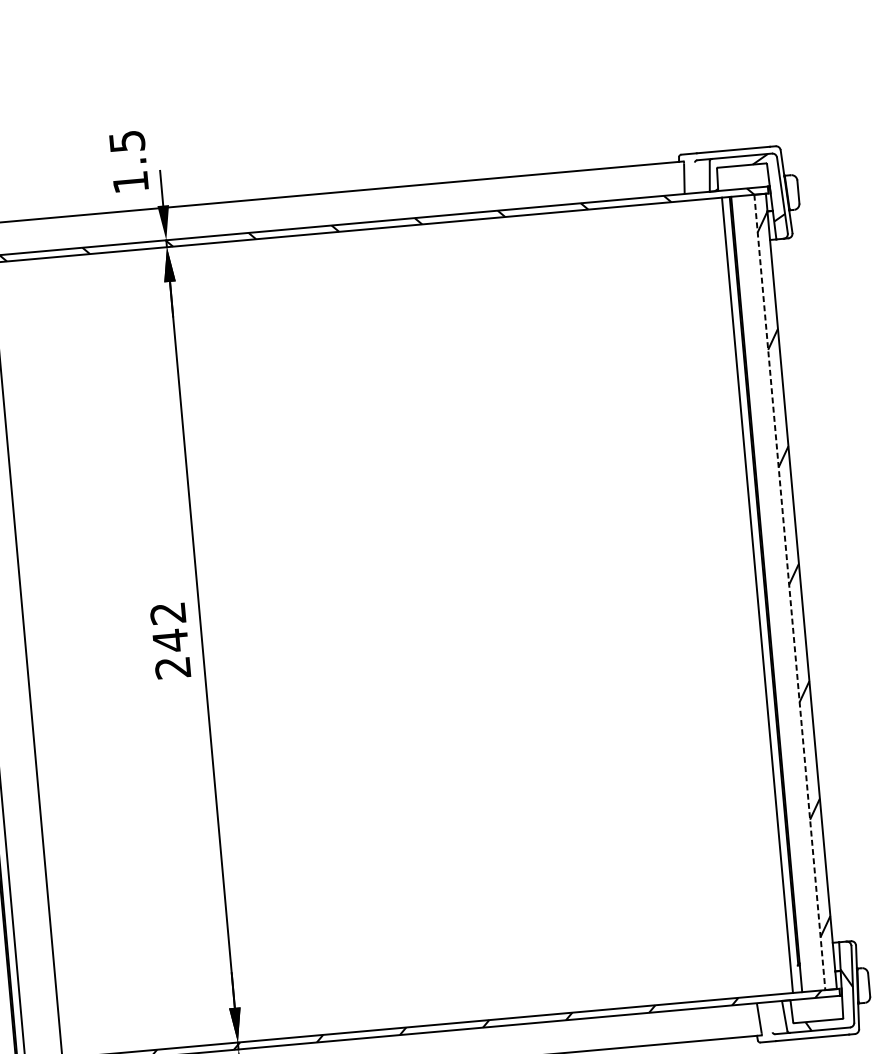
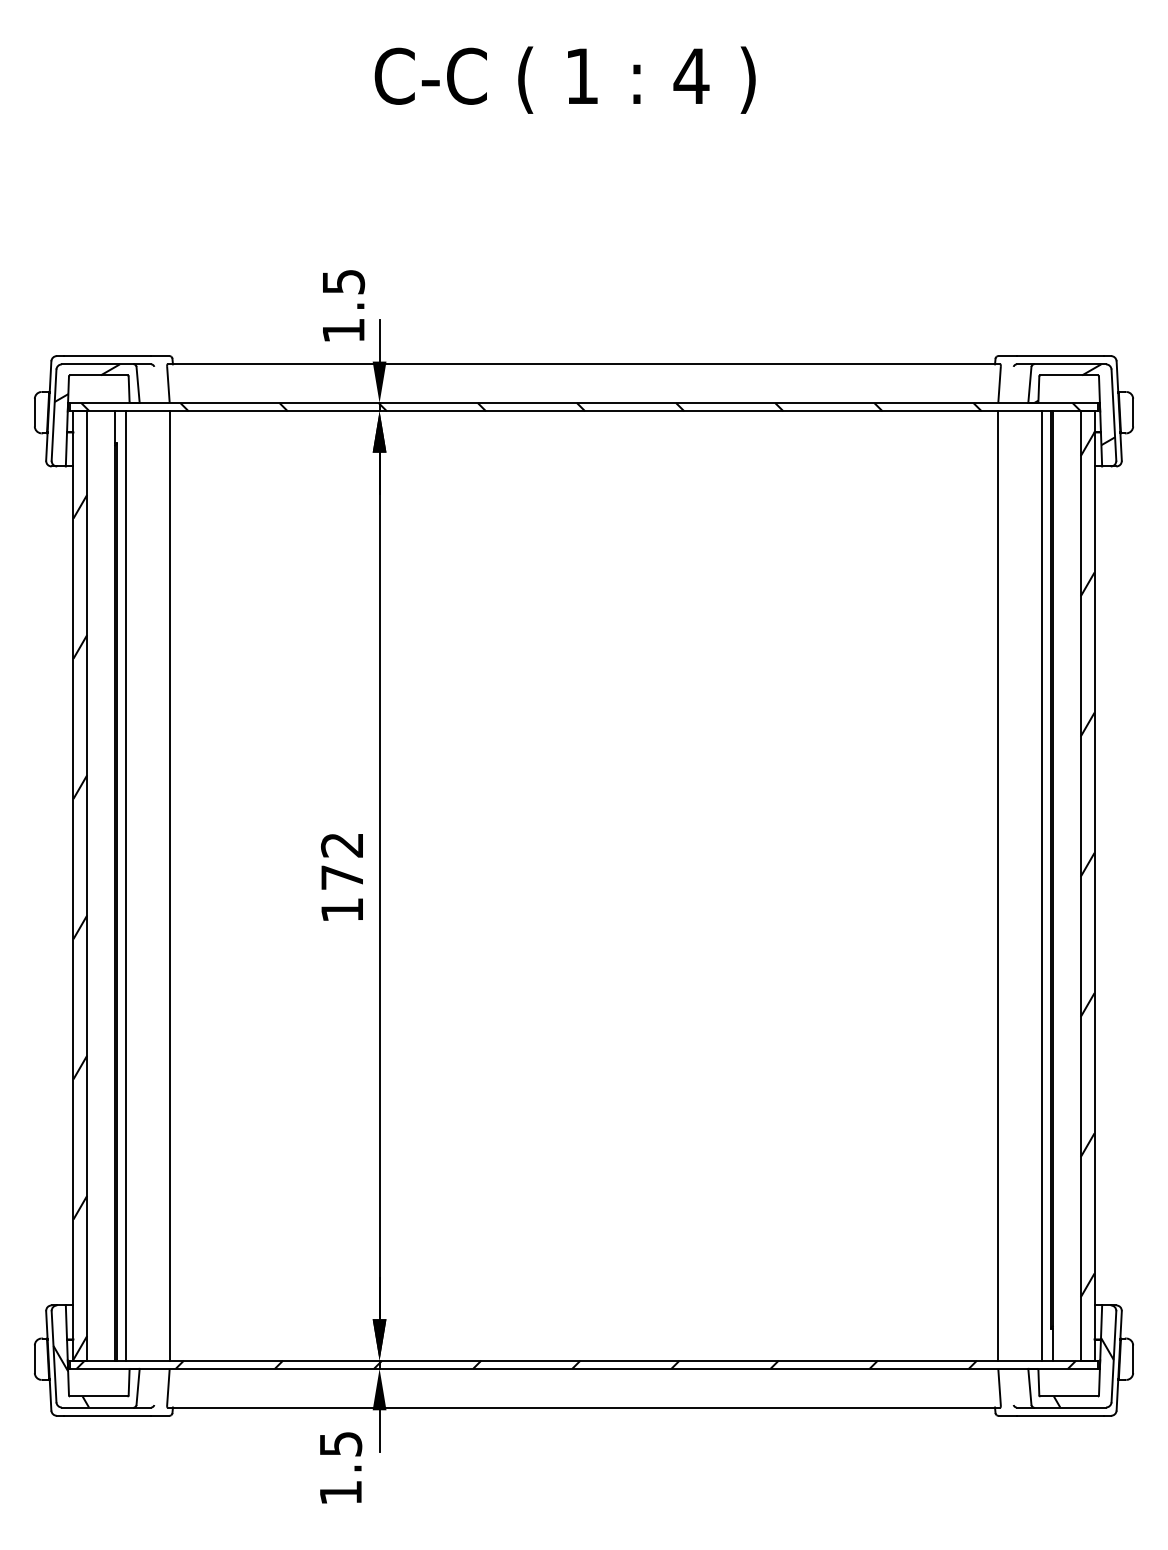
line: (789, 592) -> (1080, 885), dashed -> solid
line: (720, 598) -> (997, 885), added
text: (171, 654) -> (341, 893), 242 -> 172

